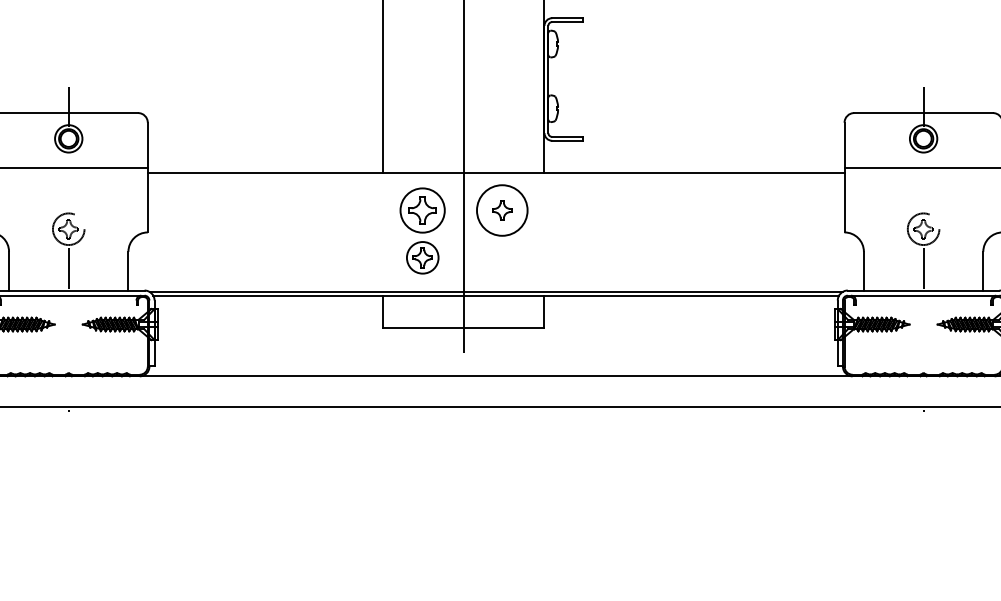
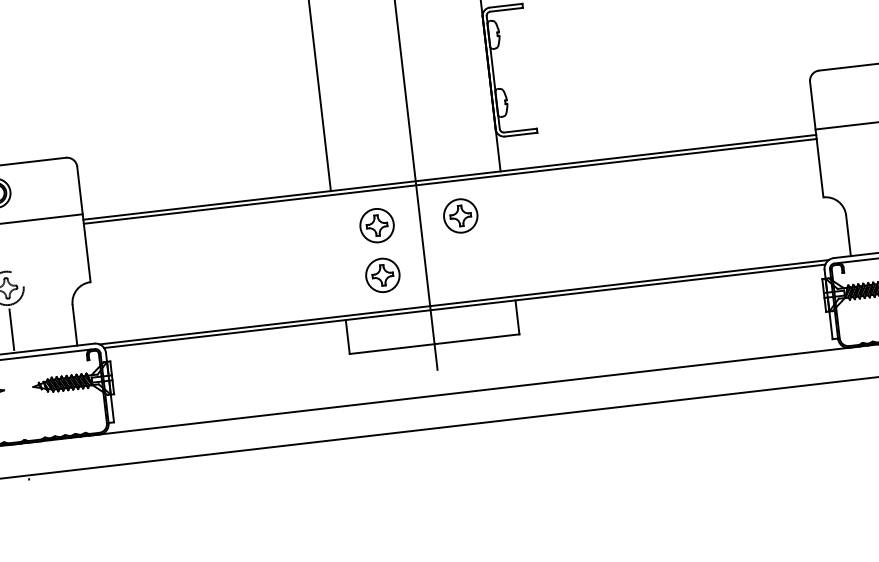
line: (495, 176) -> (449, 181), added
part: (422, 210) -> (376, 225), size x0.71
circle: (502, 210) -> (460, 215), size x0.62

